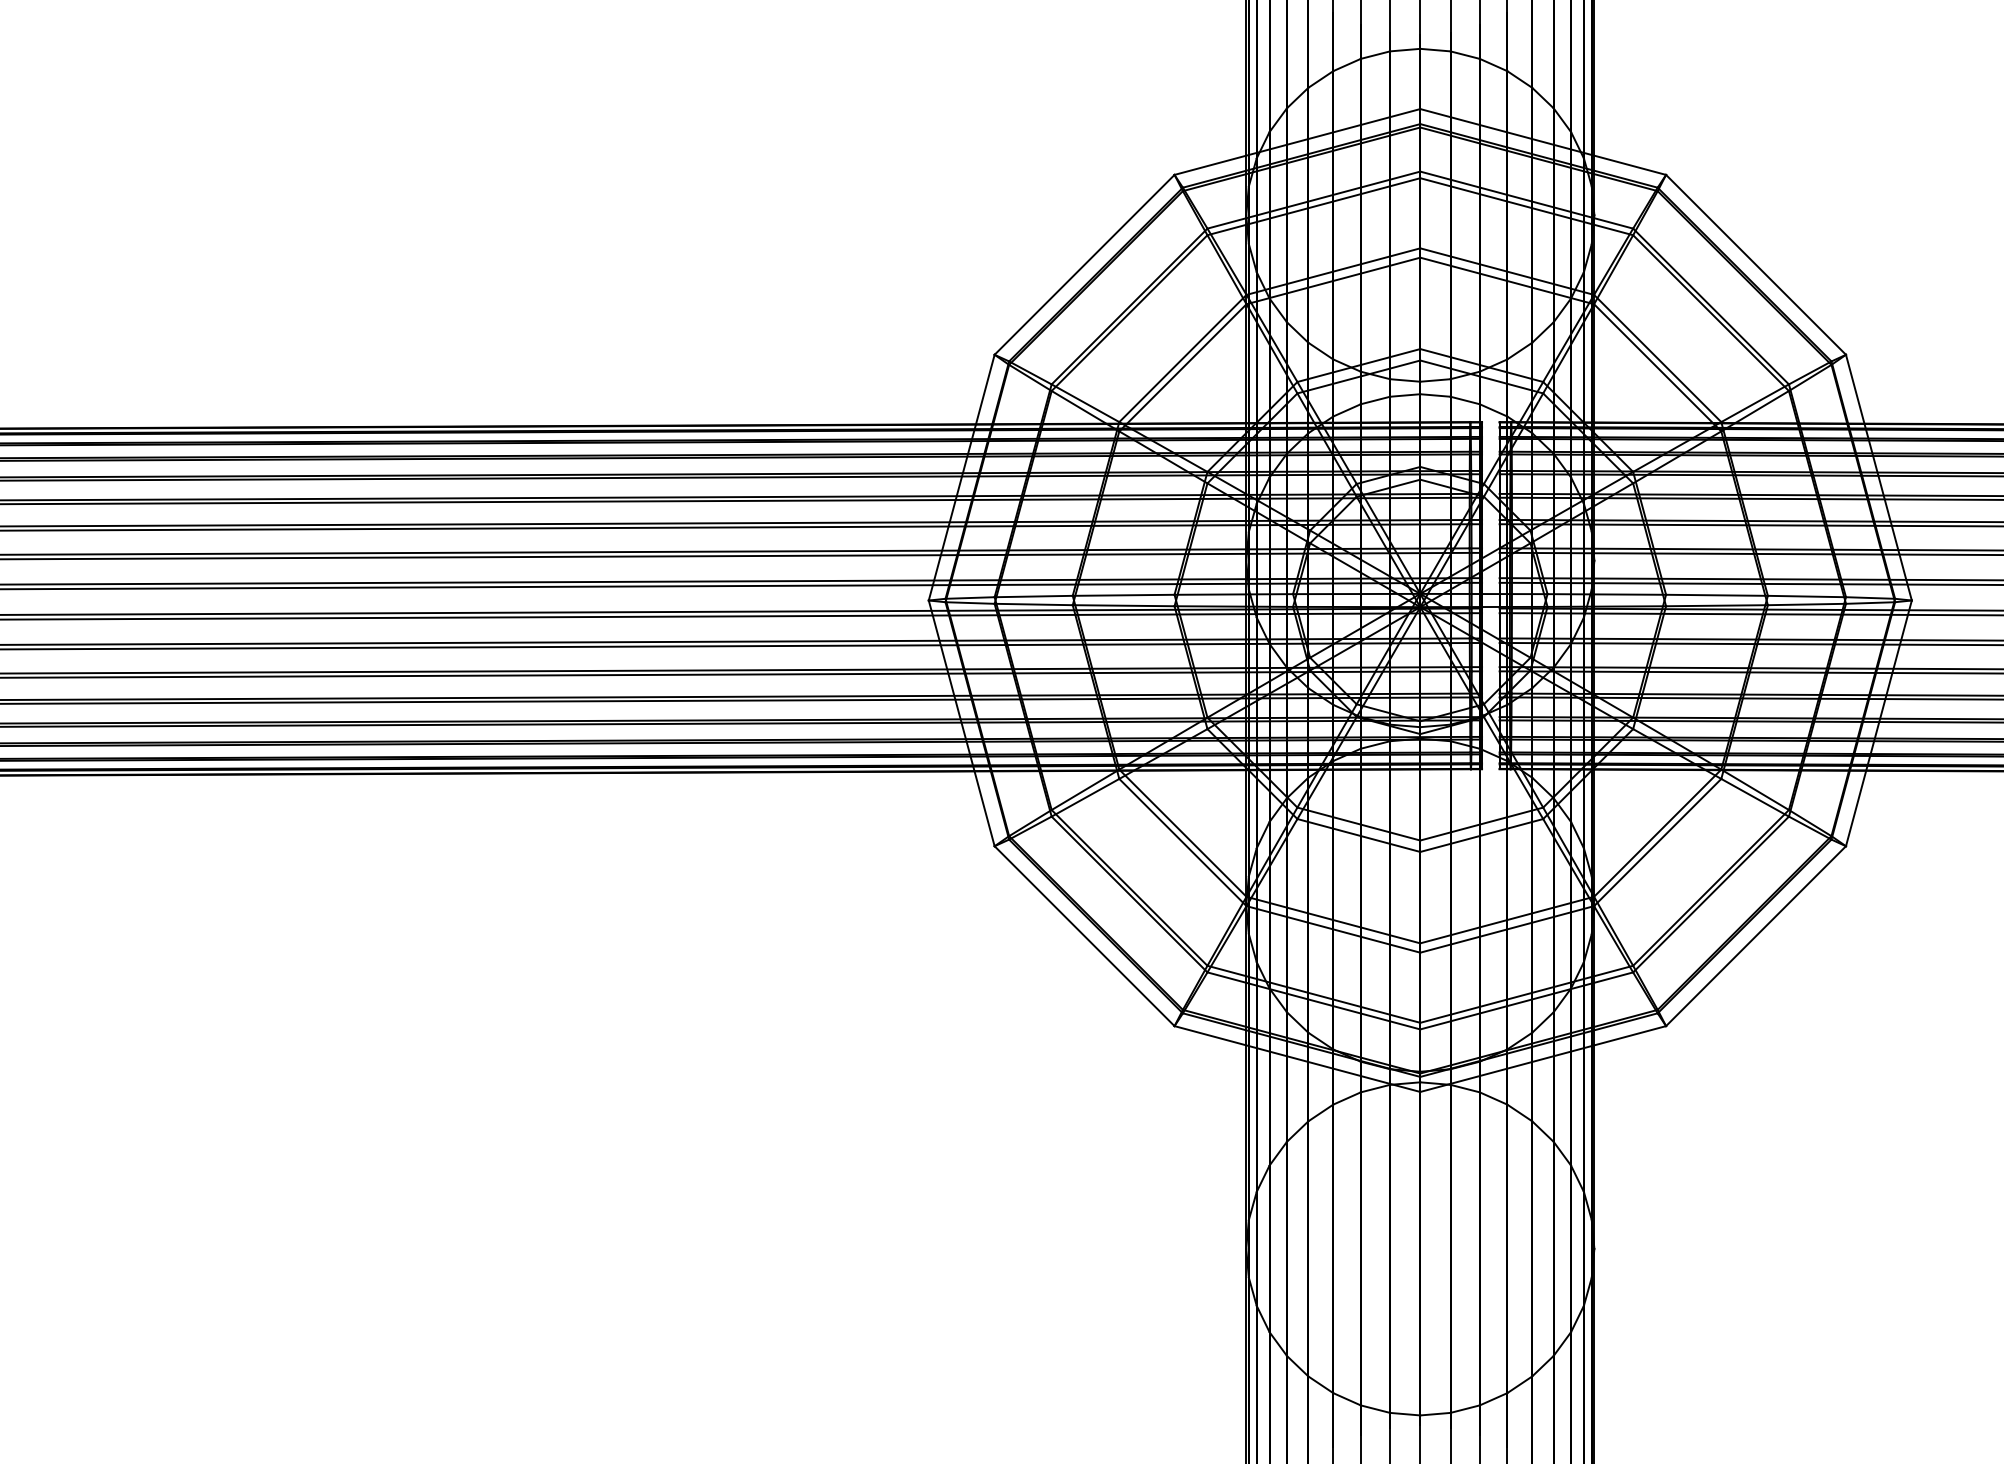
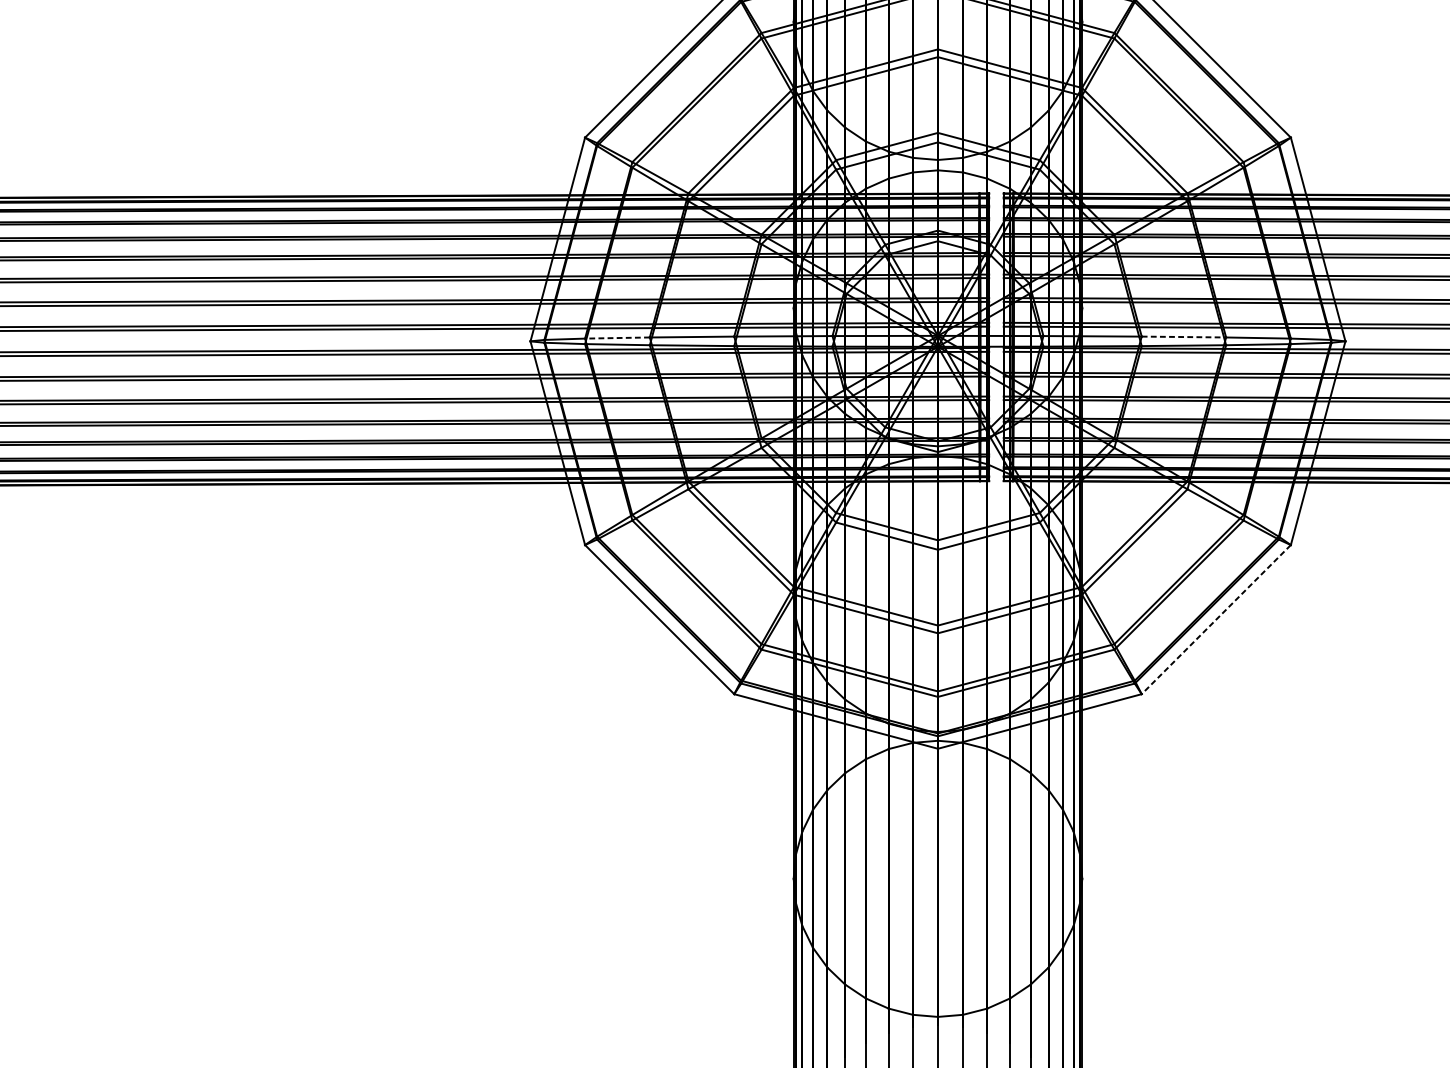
line: (1716, 595) -> (1183, 337), solid -> dashed
line: (1033, 596) -> (617, 338), solid -> dashed
line: (1755, 936) -> (1215, 619), solid -> dashed

